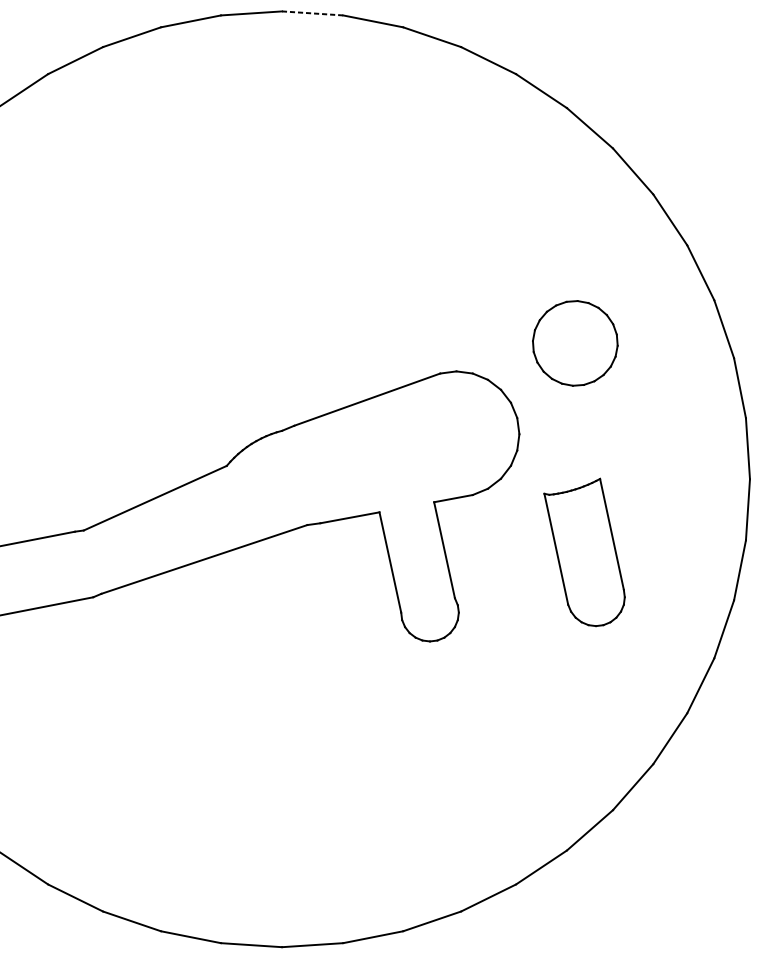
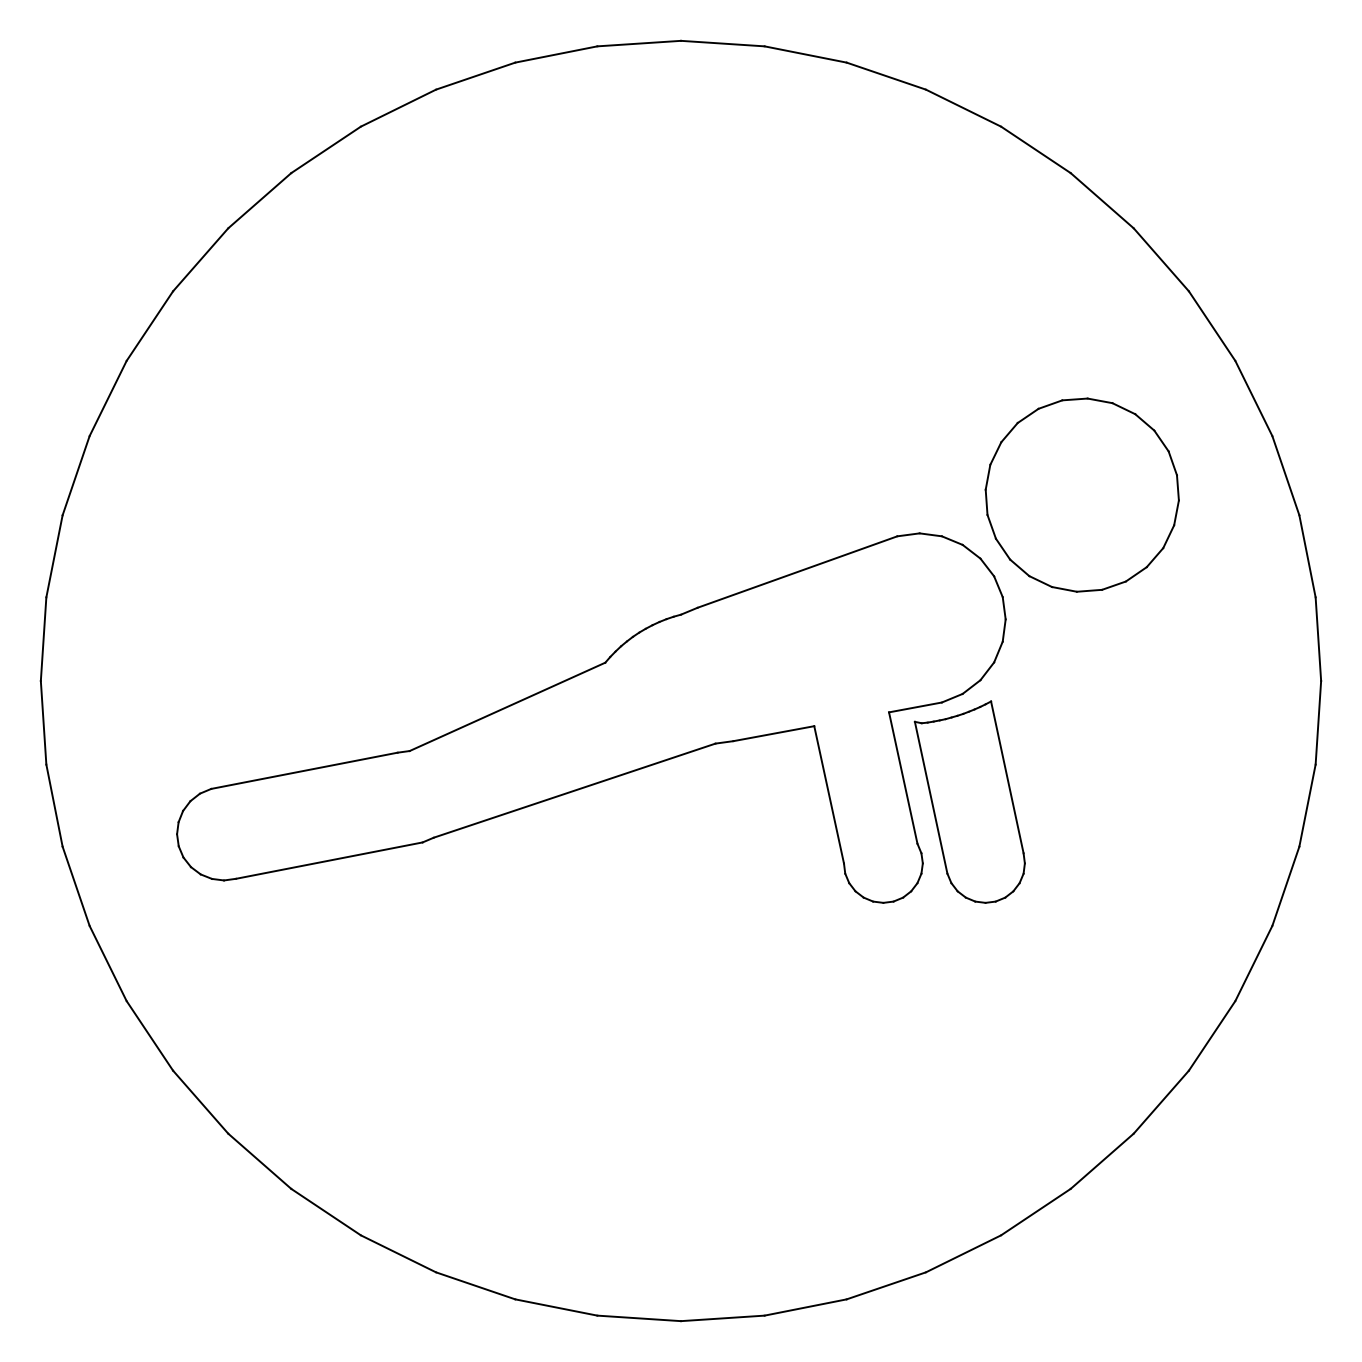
line: (312, 13) -> (722, 43), dashed -> solid
part: (574, 342) -> (1081, 494), size x1.67
part: (584, 552) -> (969, 801), moved

